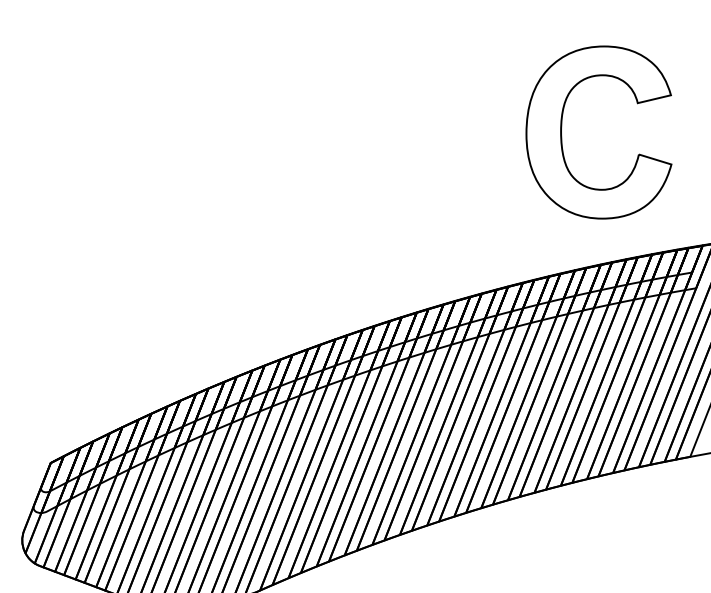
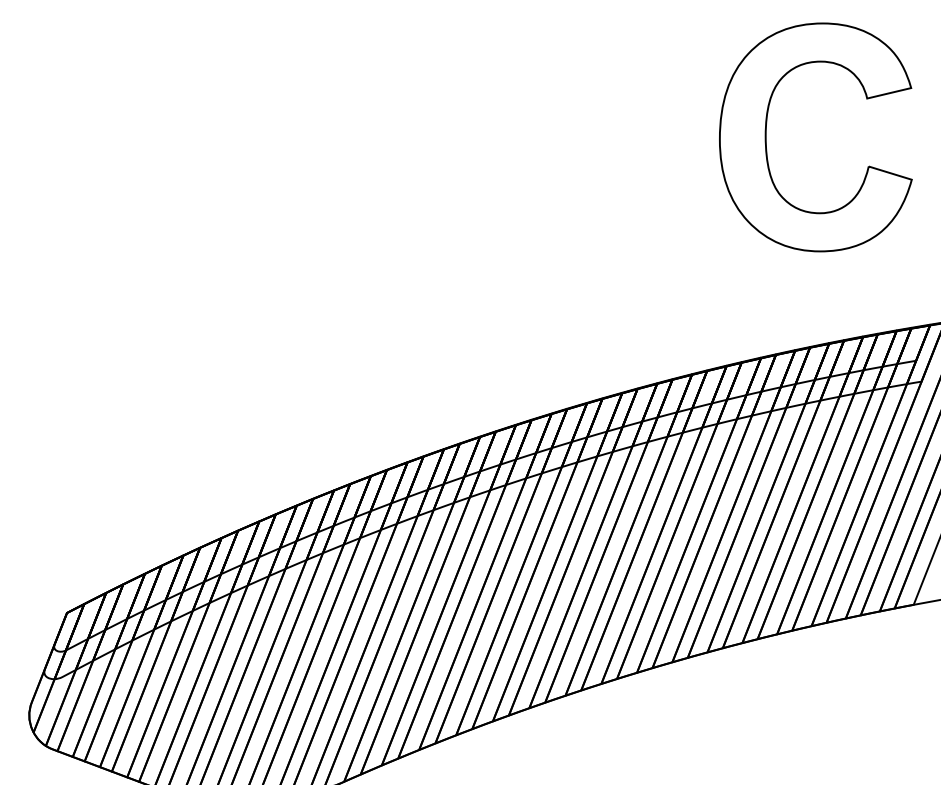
part: (561, 132) -> (766, 137), moved

